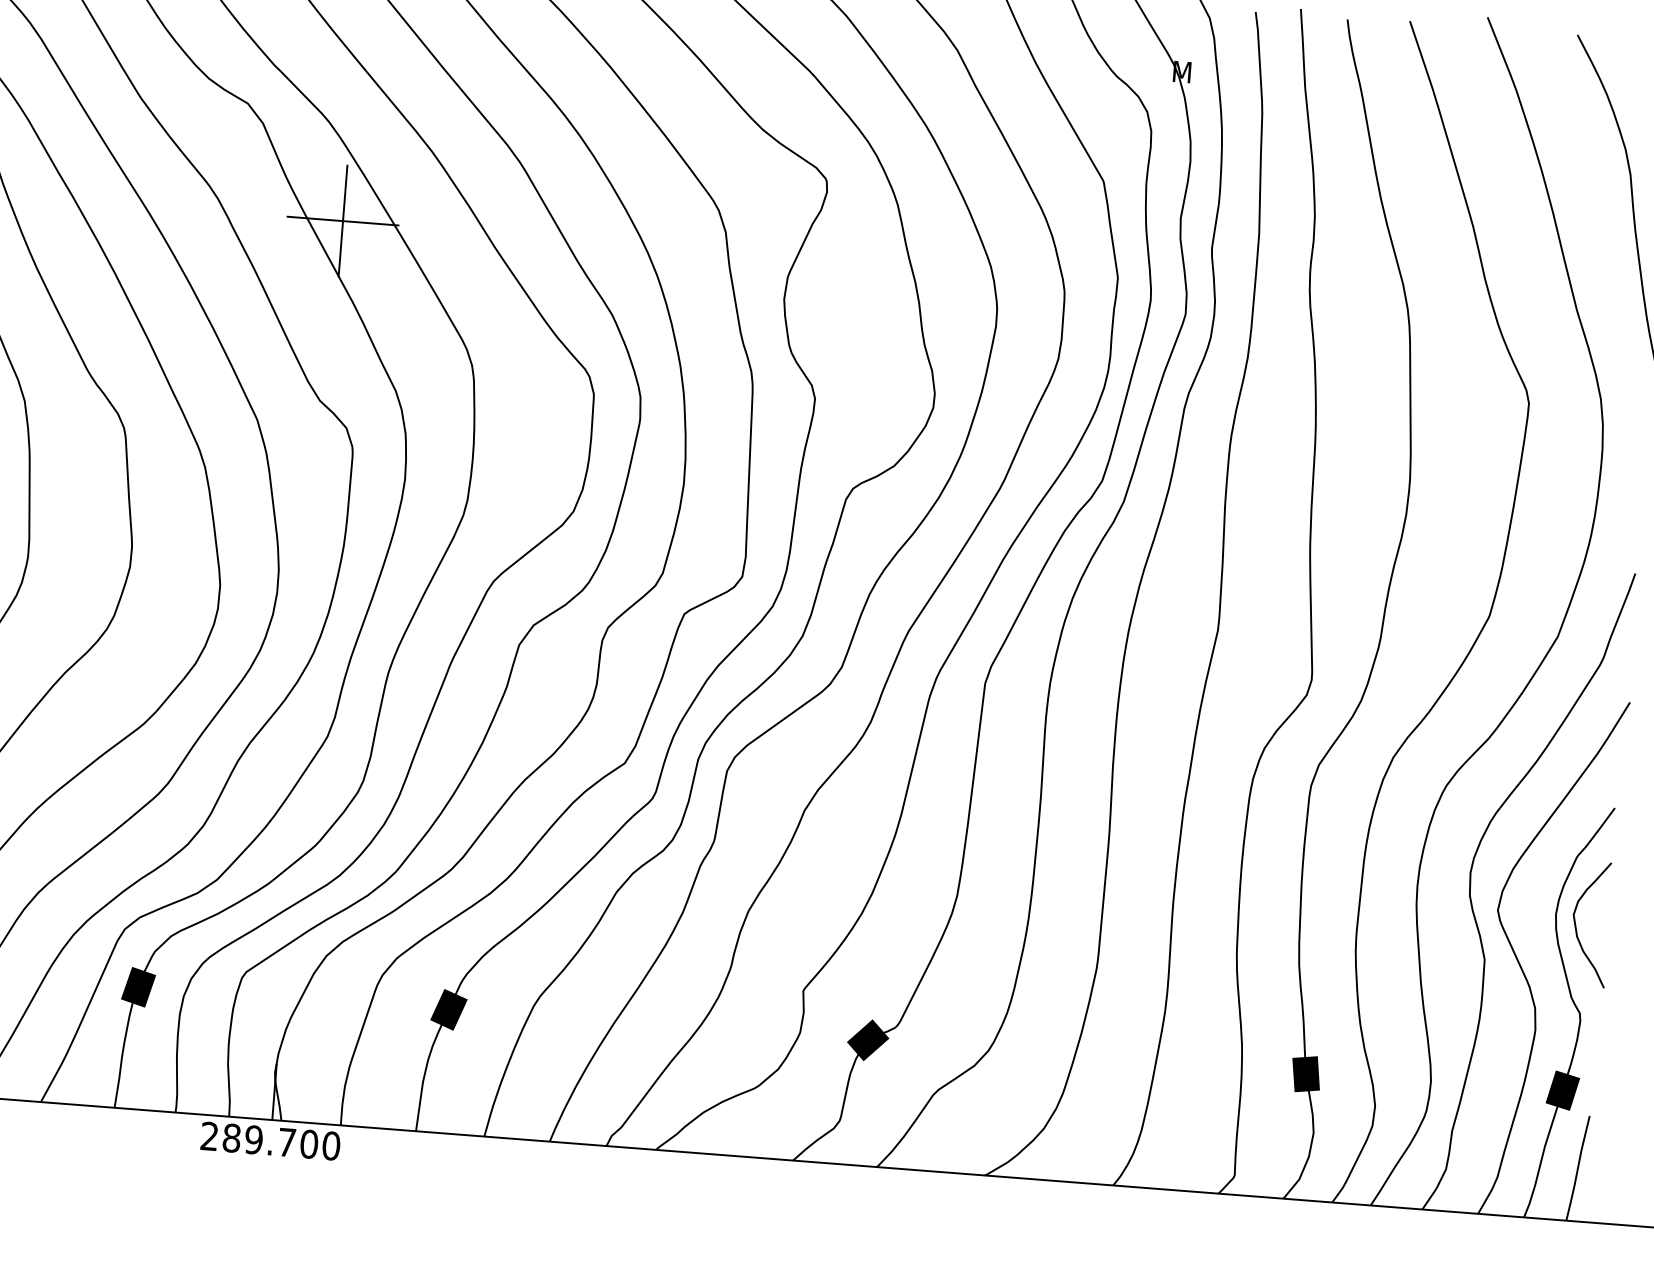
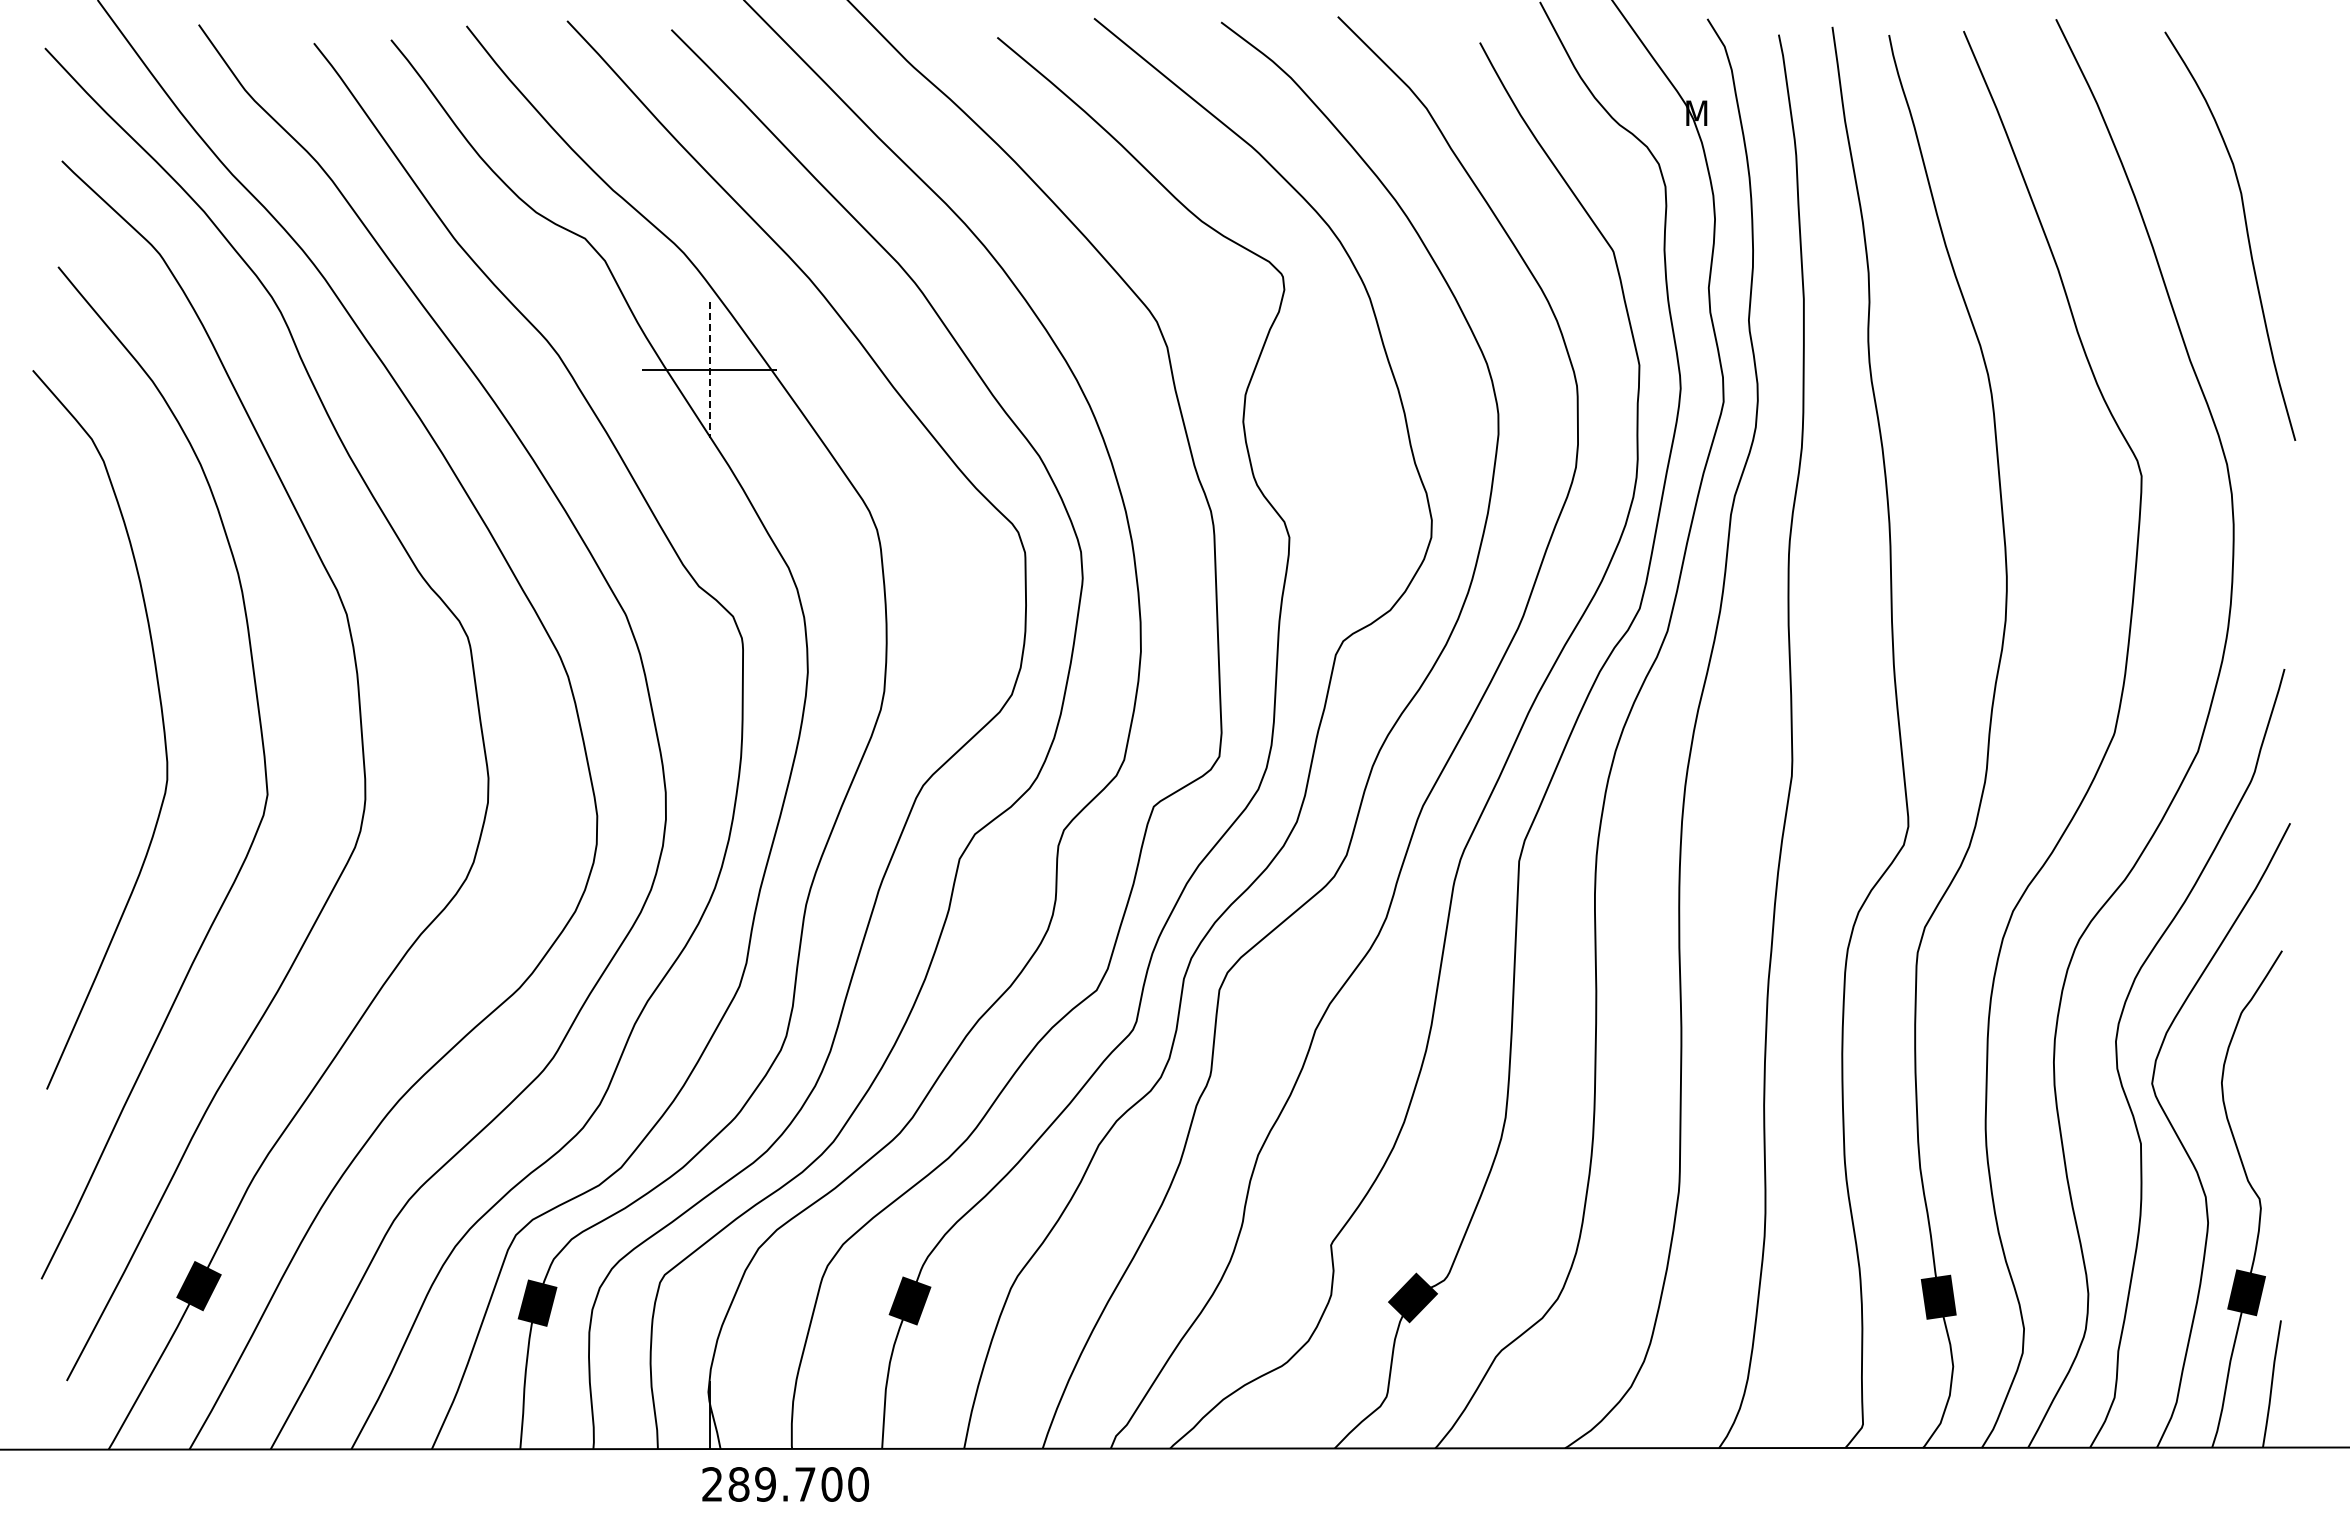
line: (342, 220) -> (709, 369), solid -> dashed
curve: (1576, 926) -> (2247, 1095), removed
text: (270, 1141) -> (785, 1484), moved

